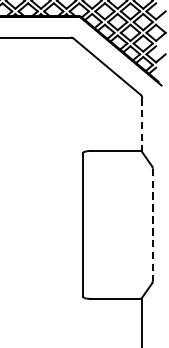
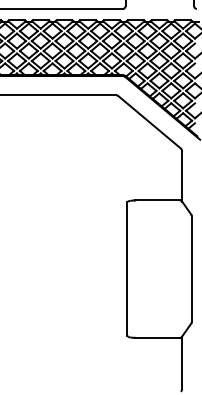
line: (142, 126) -> (182, 177), dashed -> solid
line: (153, 225) -> (192, 269), dashed -> solid

